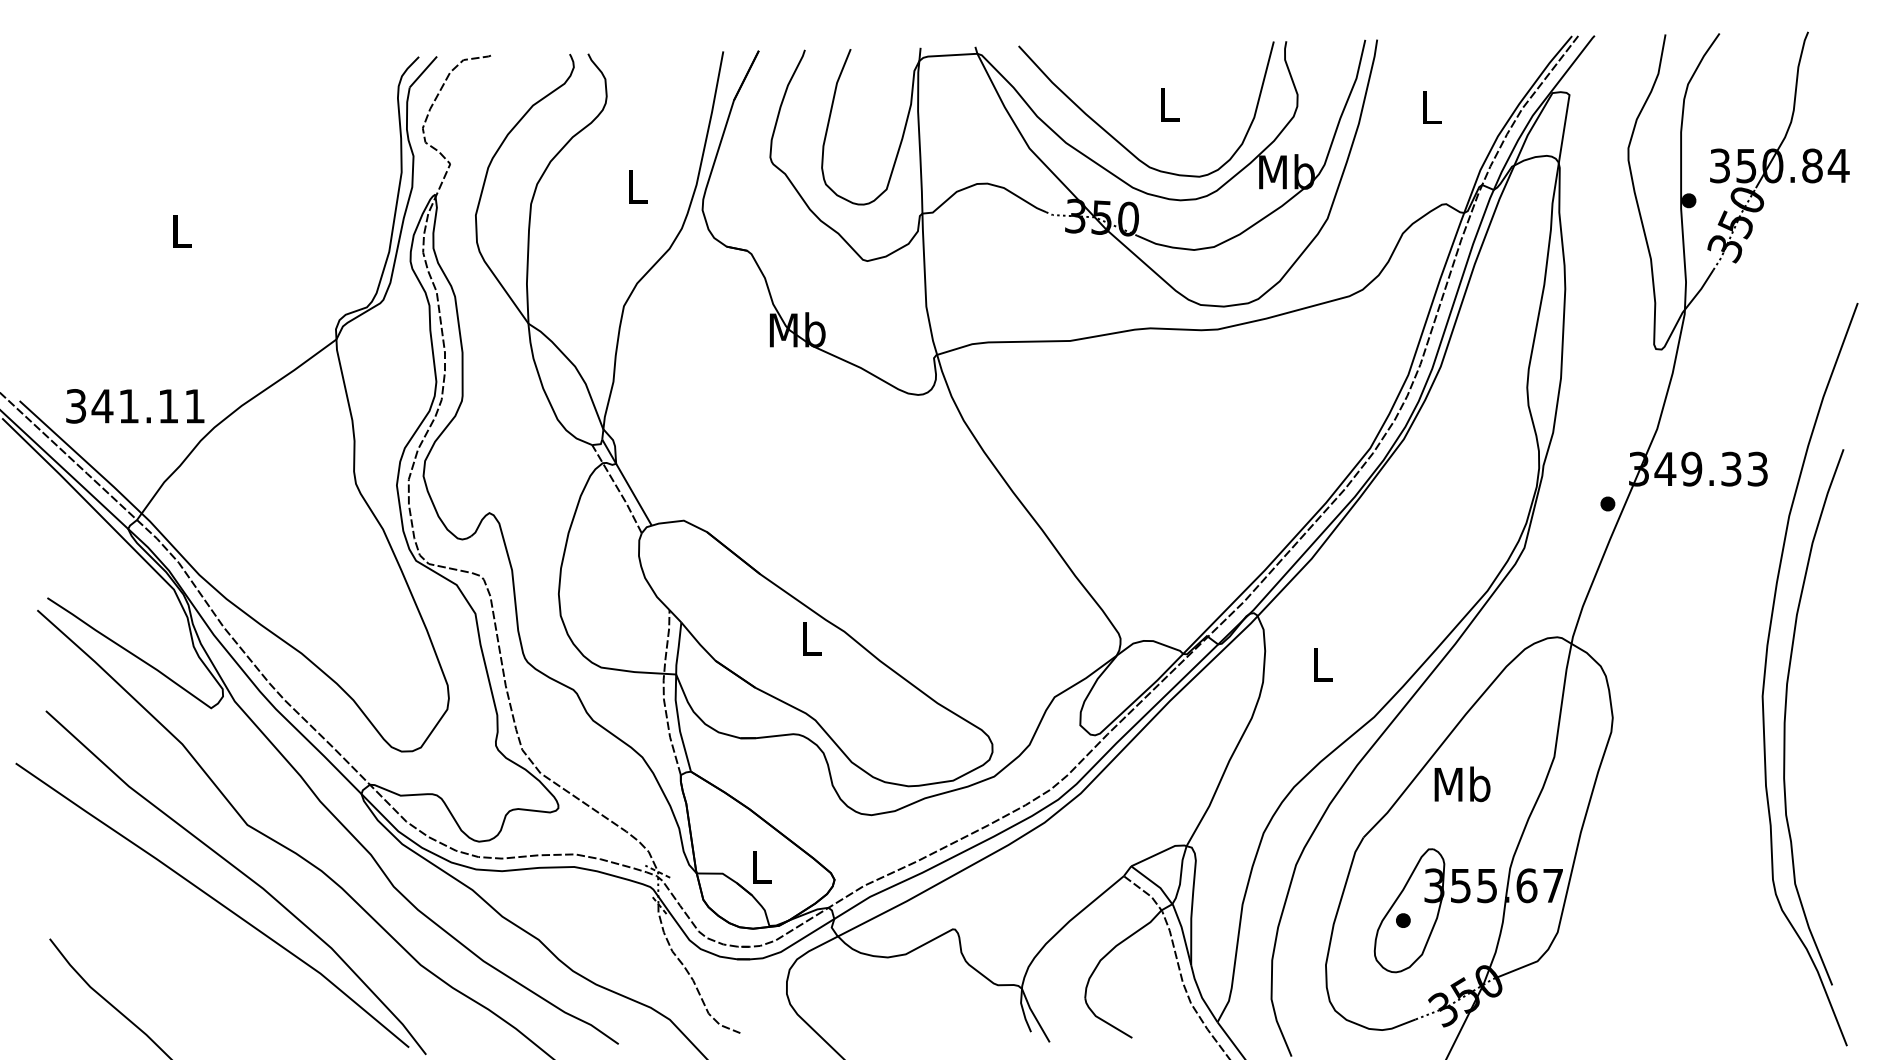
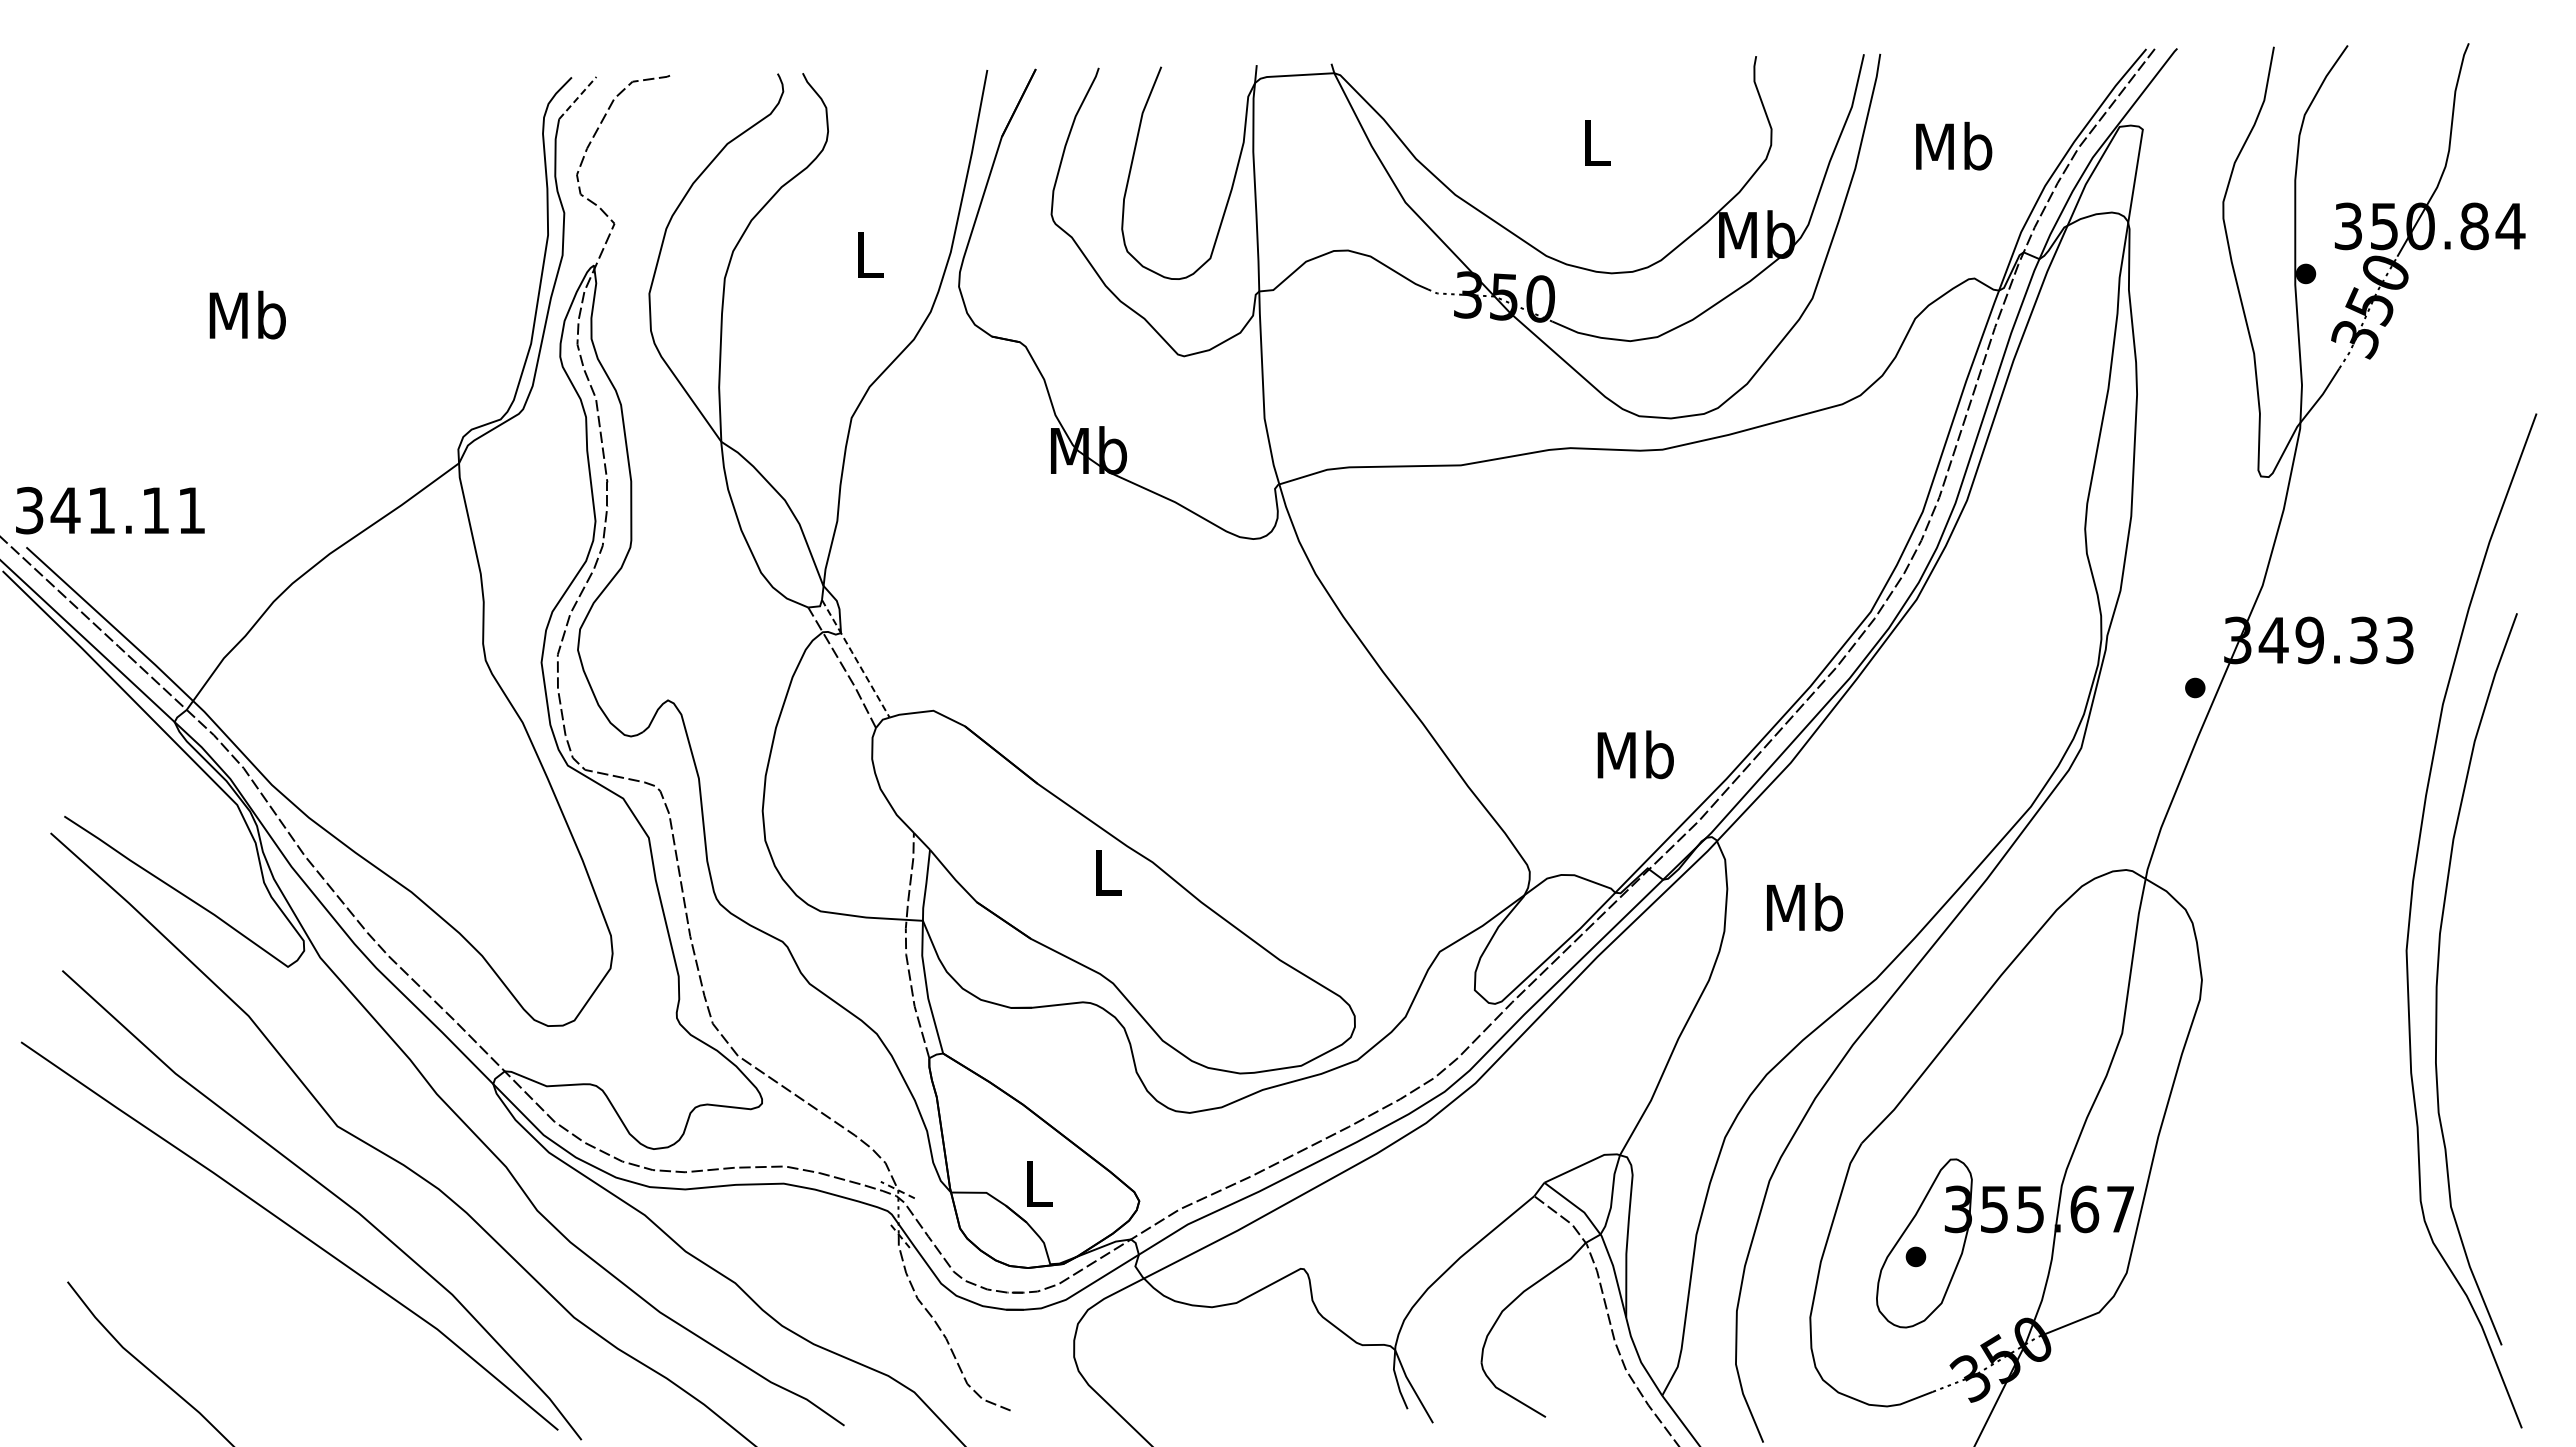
line: (423, 71) -> (578, 97), solid -> dashed
text: (1431, 106) -> (1954, 145), L -> Mb
curve: (1120, 142) -> (1529, 194), removed
text: (181, 230) -> (247, 314), L -> Mb
text: (135, 406) -> (110, 510), moved
line: (626, 482) -> (855, 658), solid -> dashed
text: (1322, 664) -> (1805, 907), L -> Mb
text: (1462, 784) -> (1635, 754), moved

